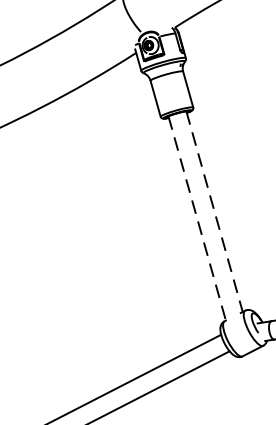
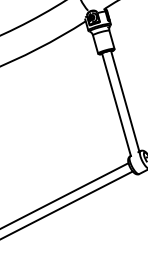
line: (215, 212) -> (125, 101), dashed -> solid
line: (197, 220) -> (116, 105), dashed -> solid

